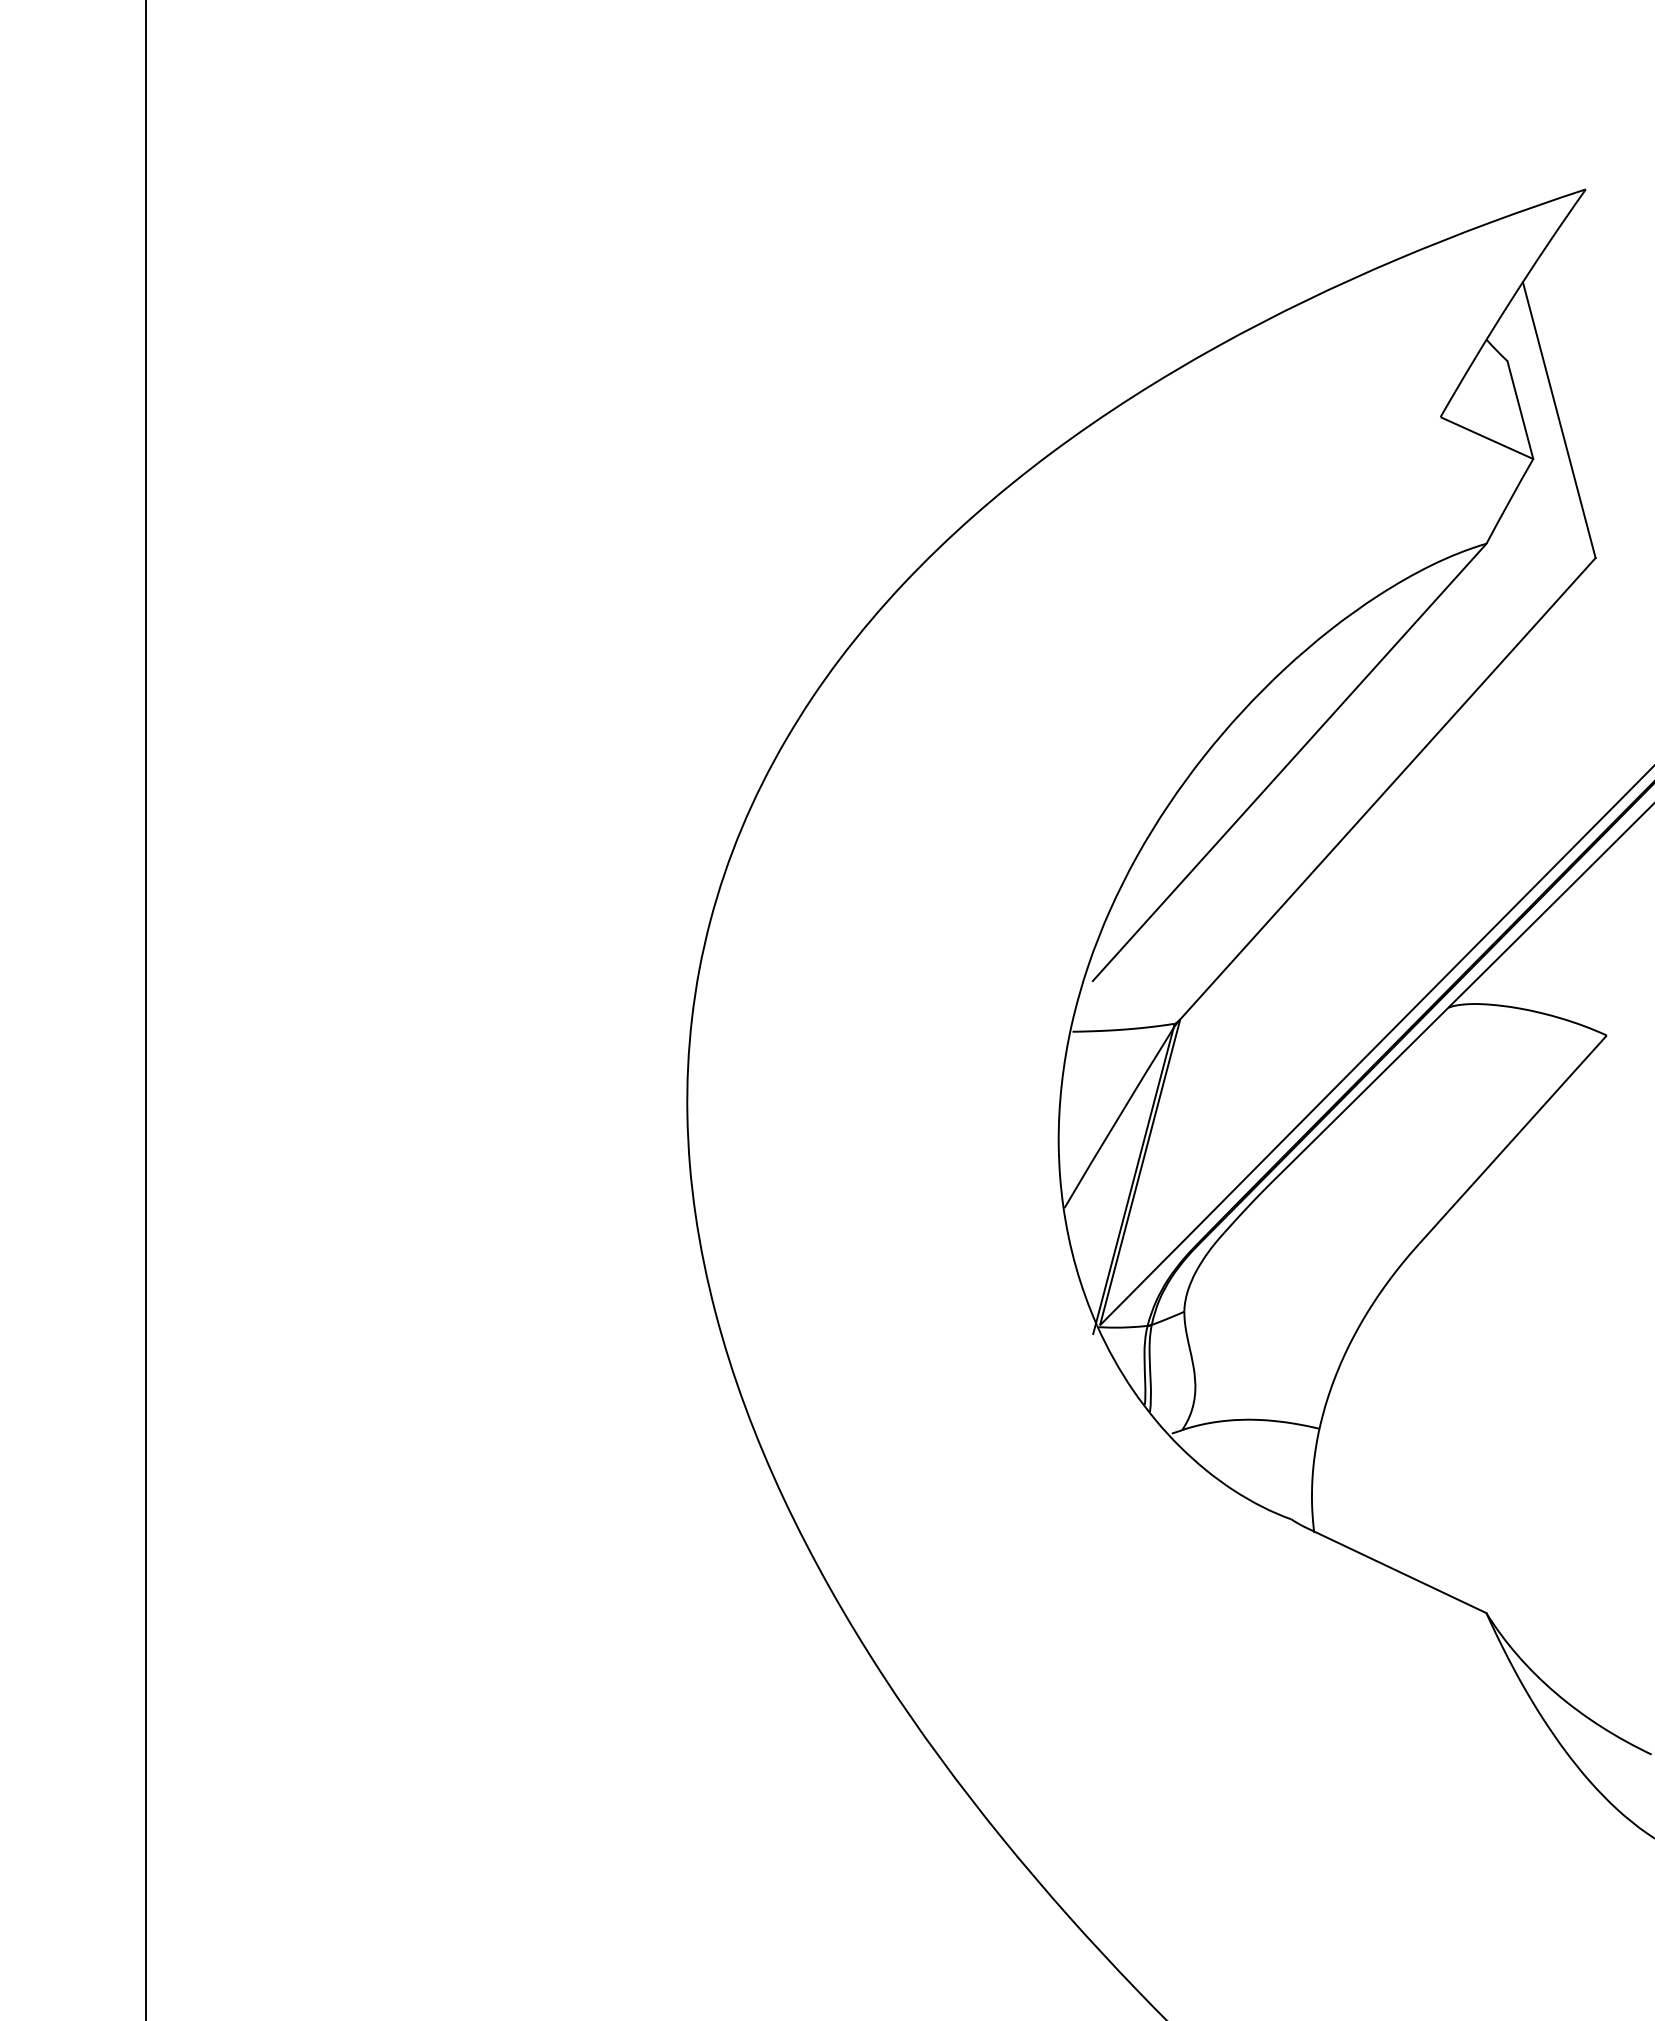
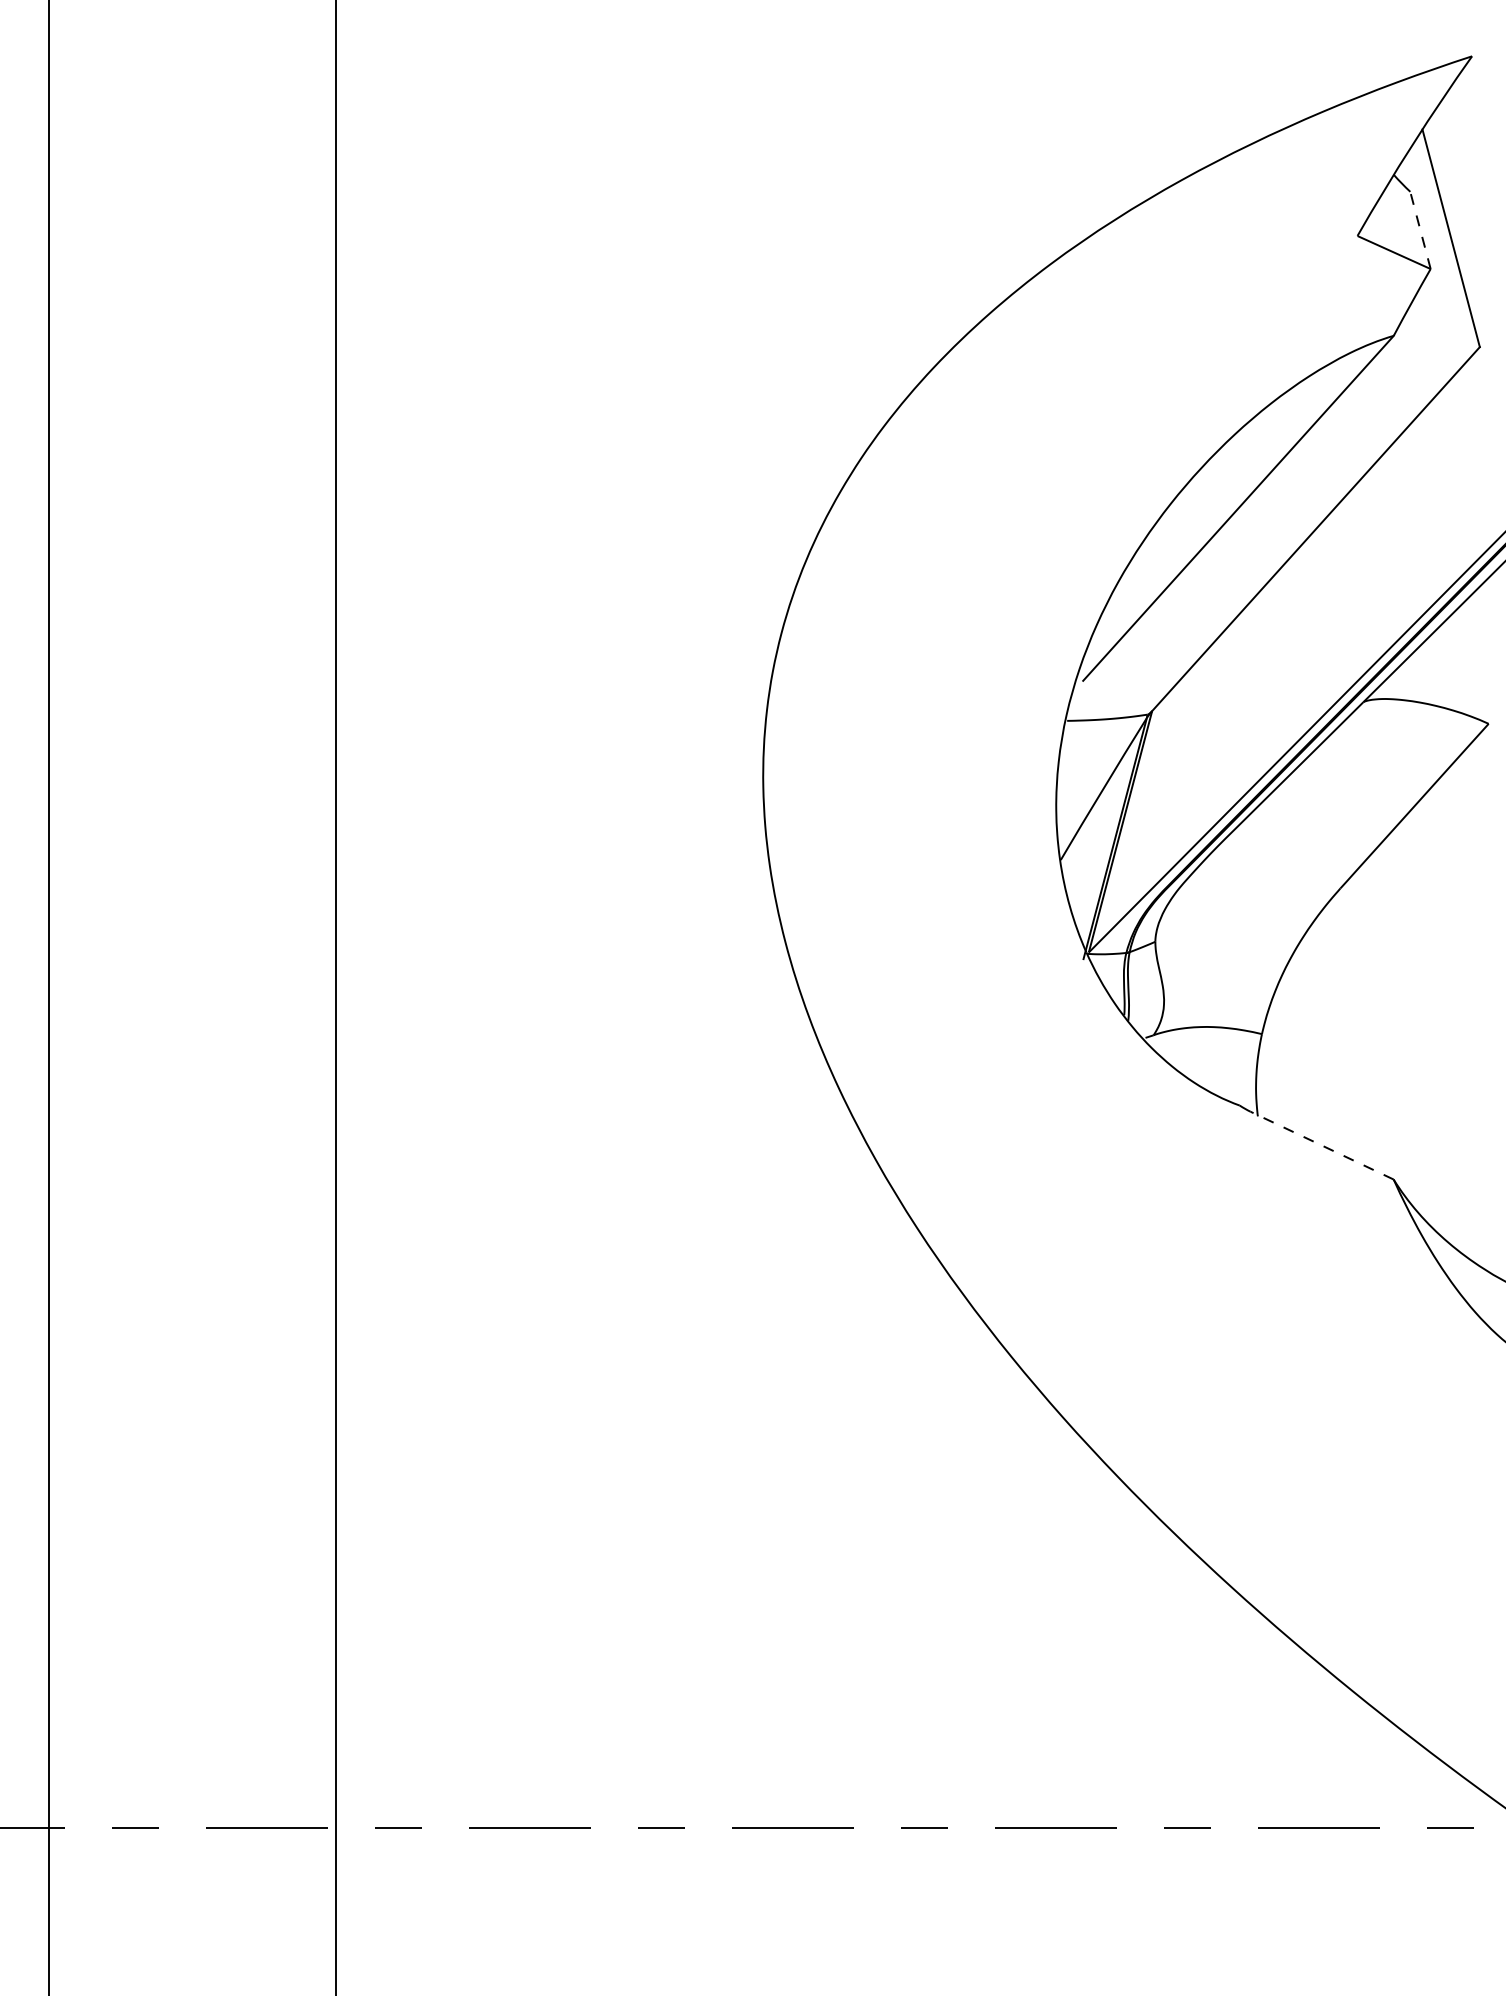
line: (1520, 410) -> (1420, 230), solid -> dashed
line: (1394, 1569) -> (1321, 1145), solid -> dashed

